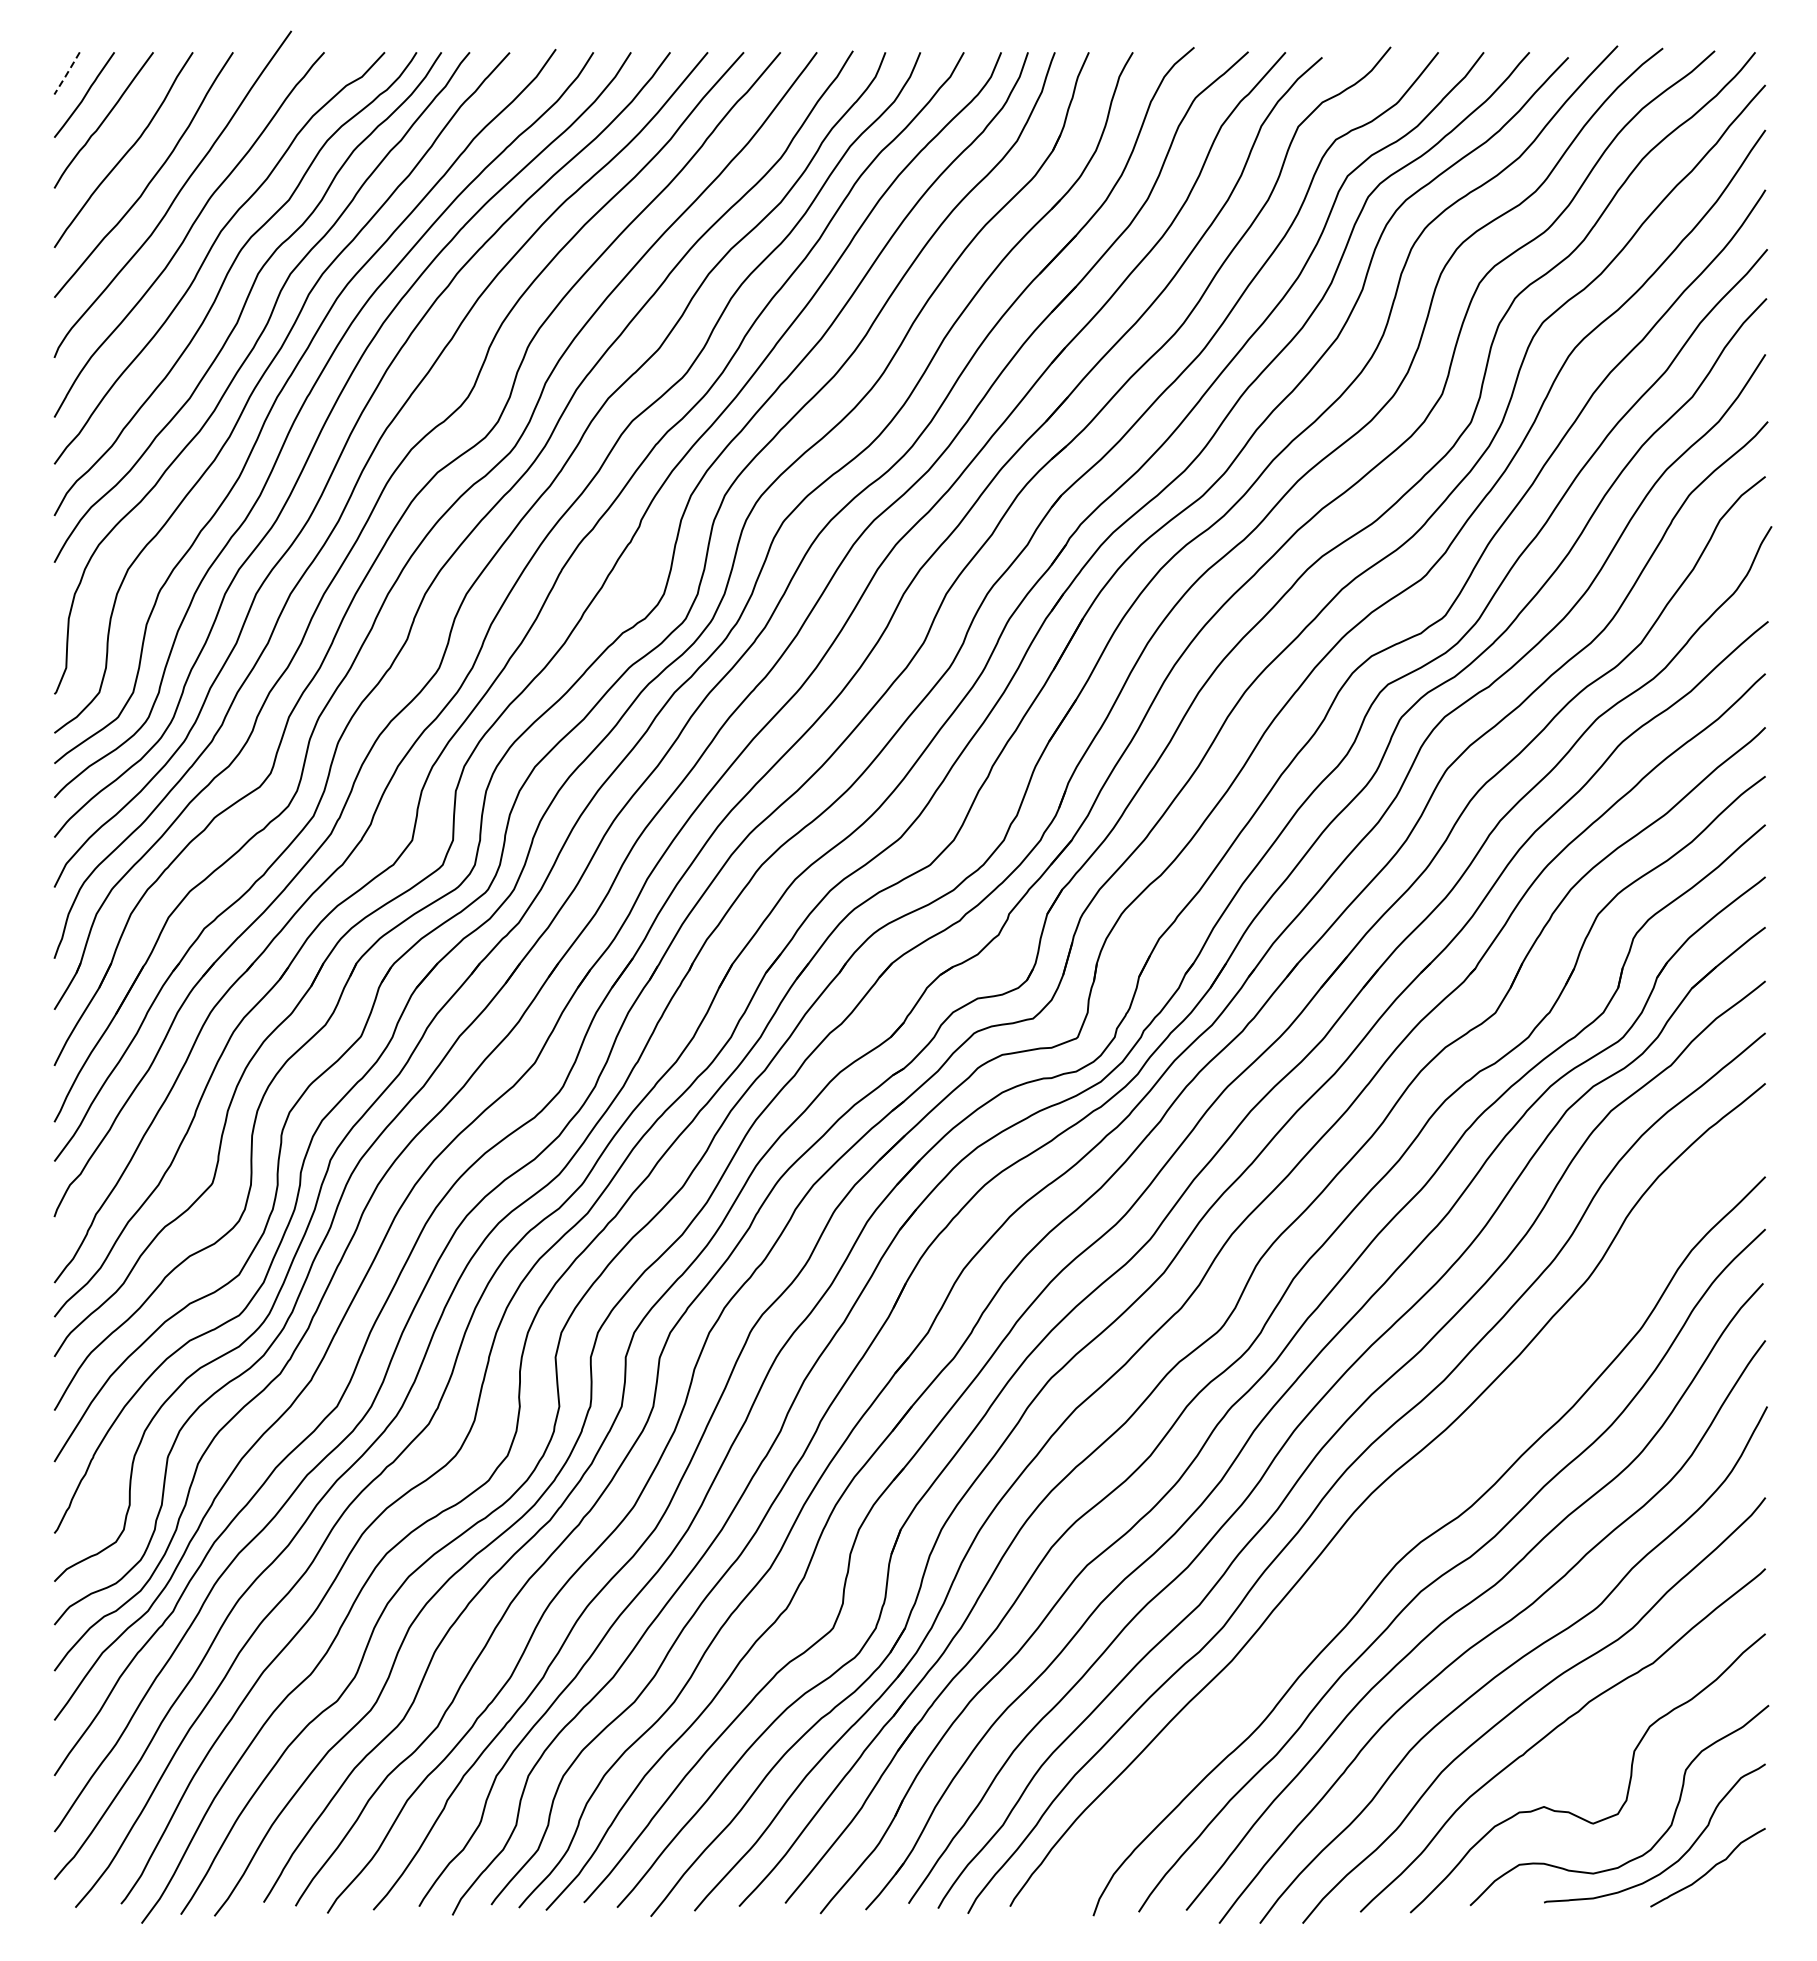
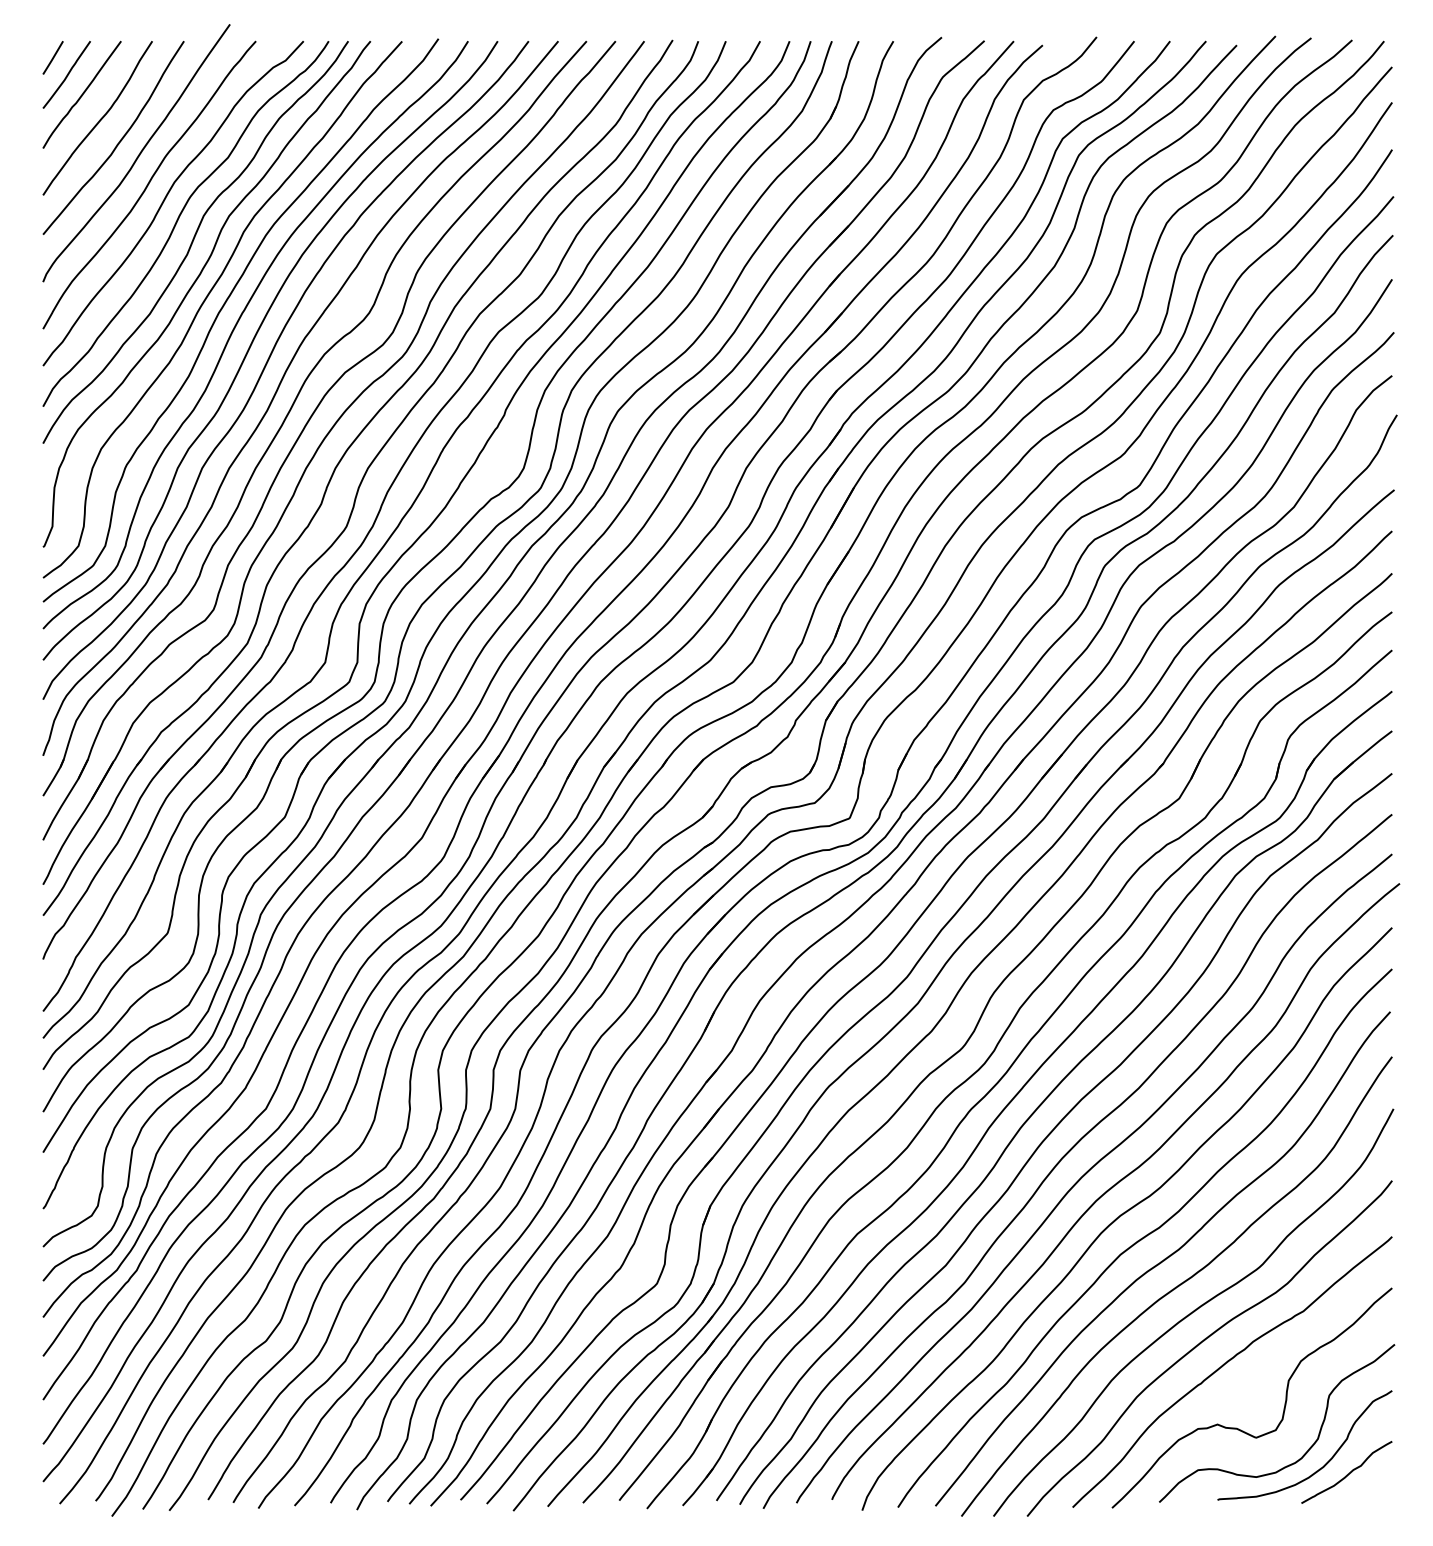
line: (66, 74) -> (52, 58), dashed -> solid
curve: (1410, 1507) -> (1112, 1188), added

